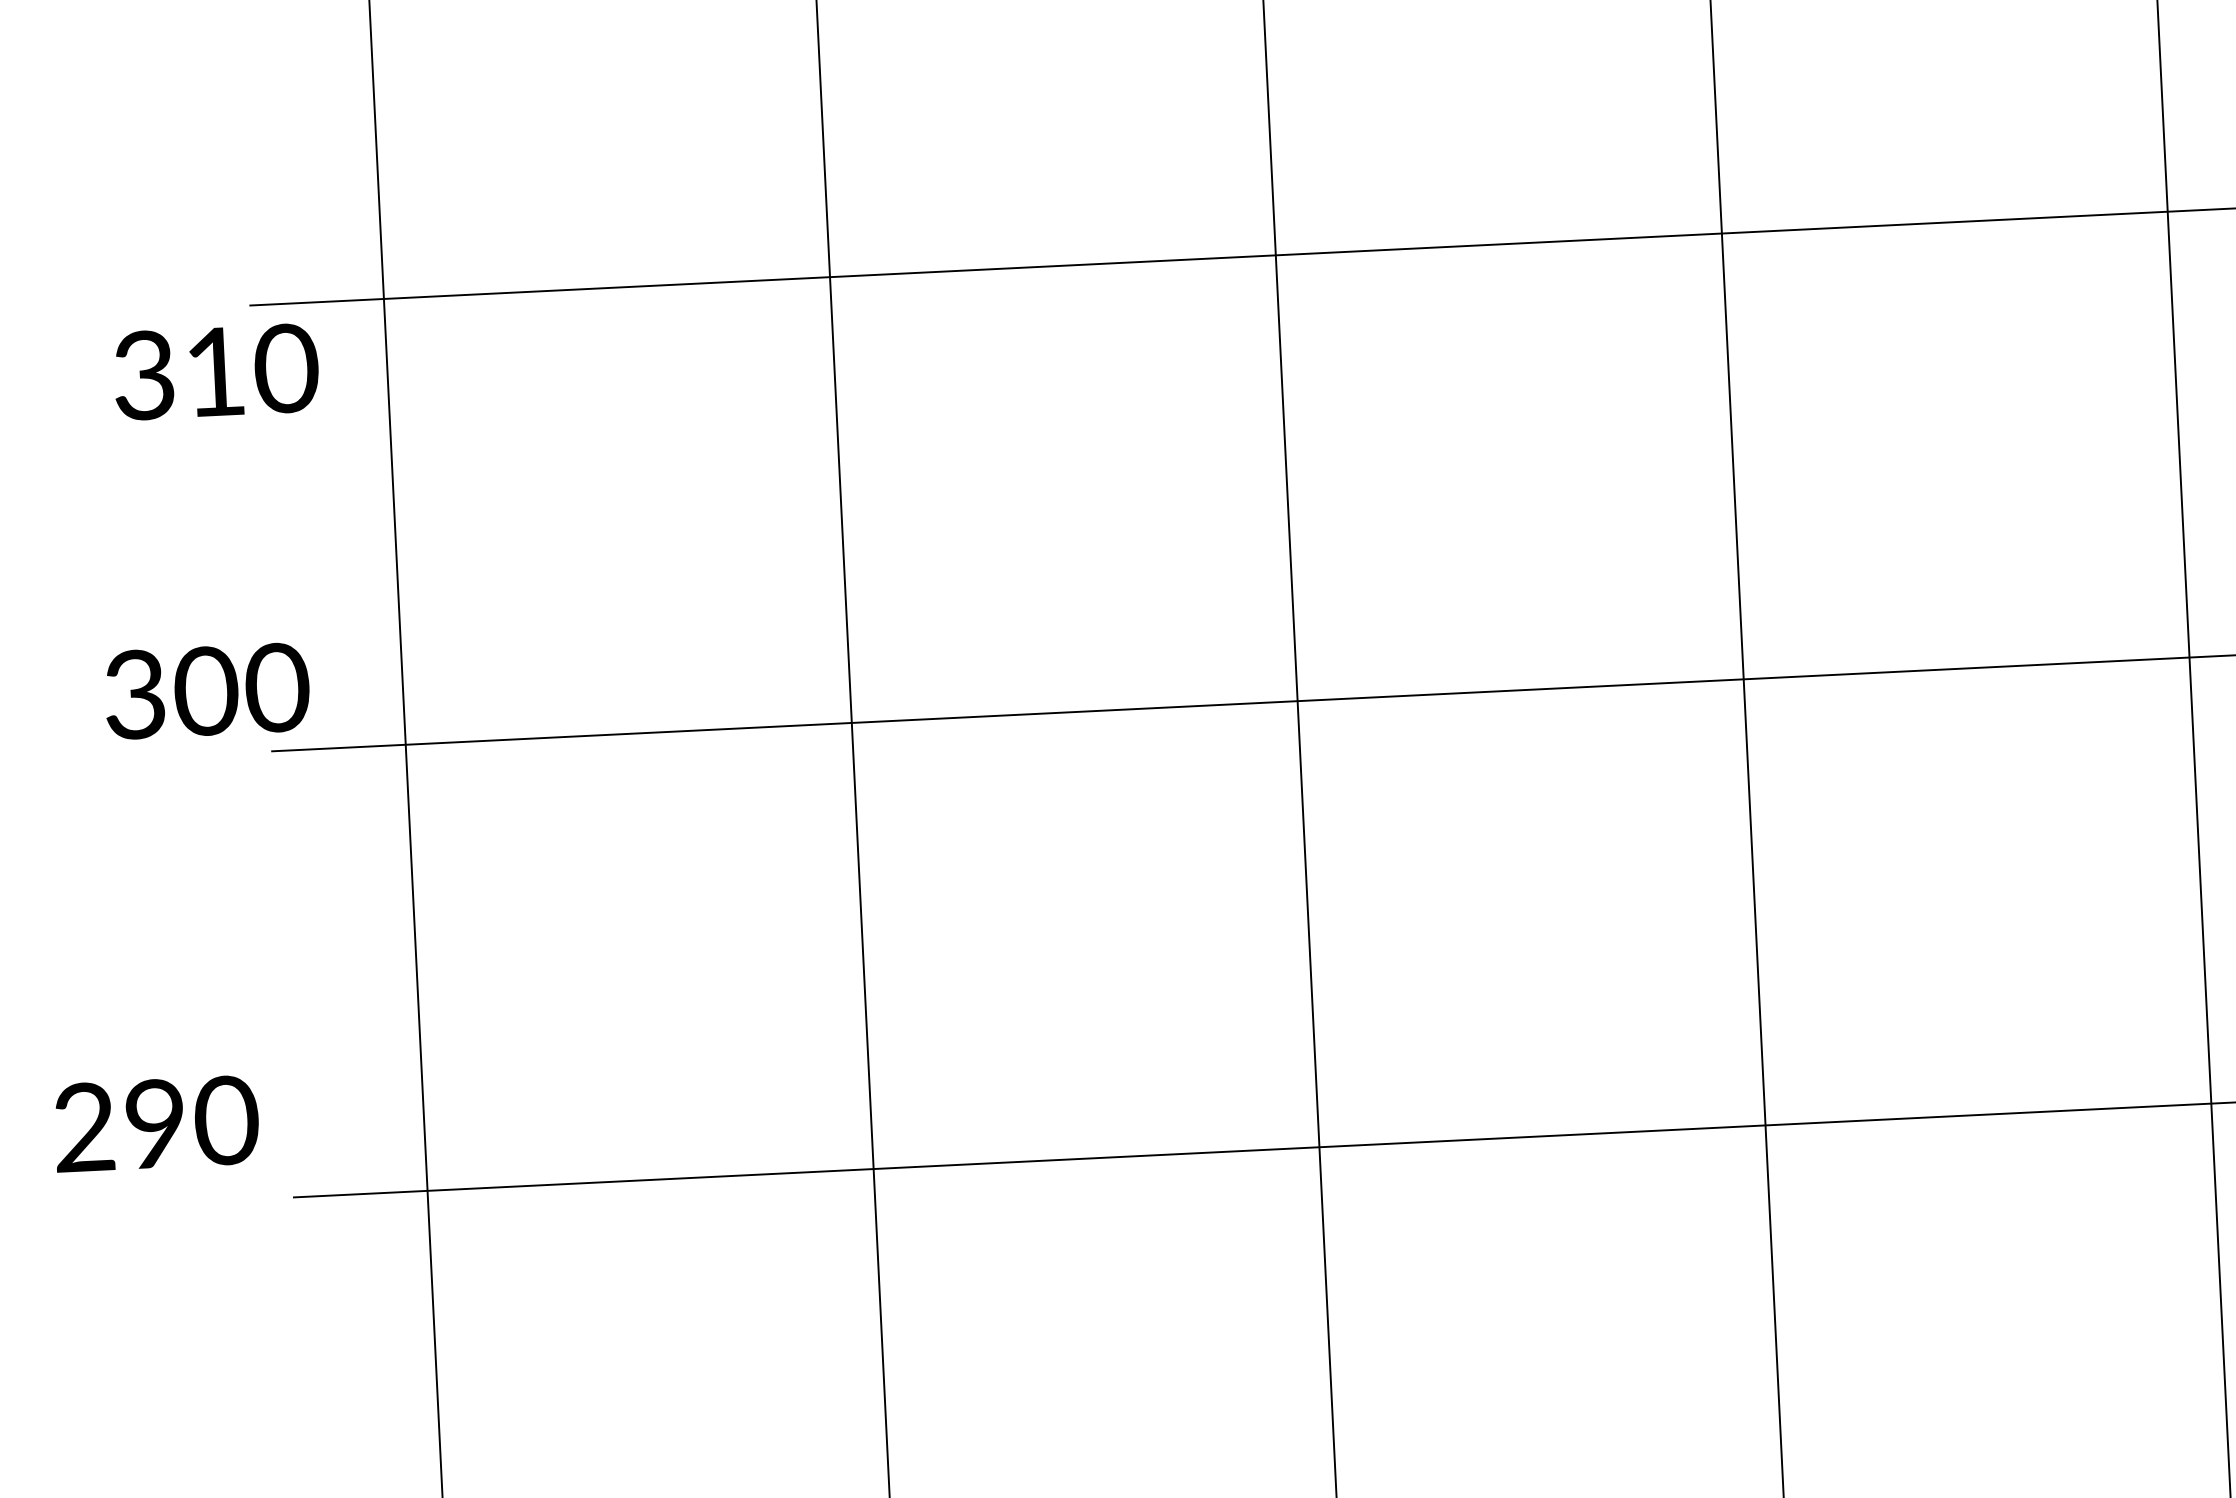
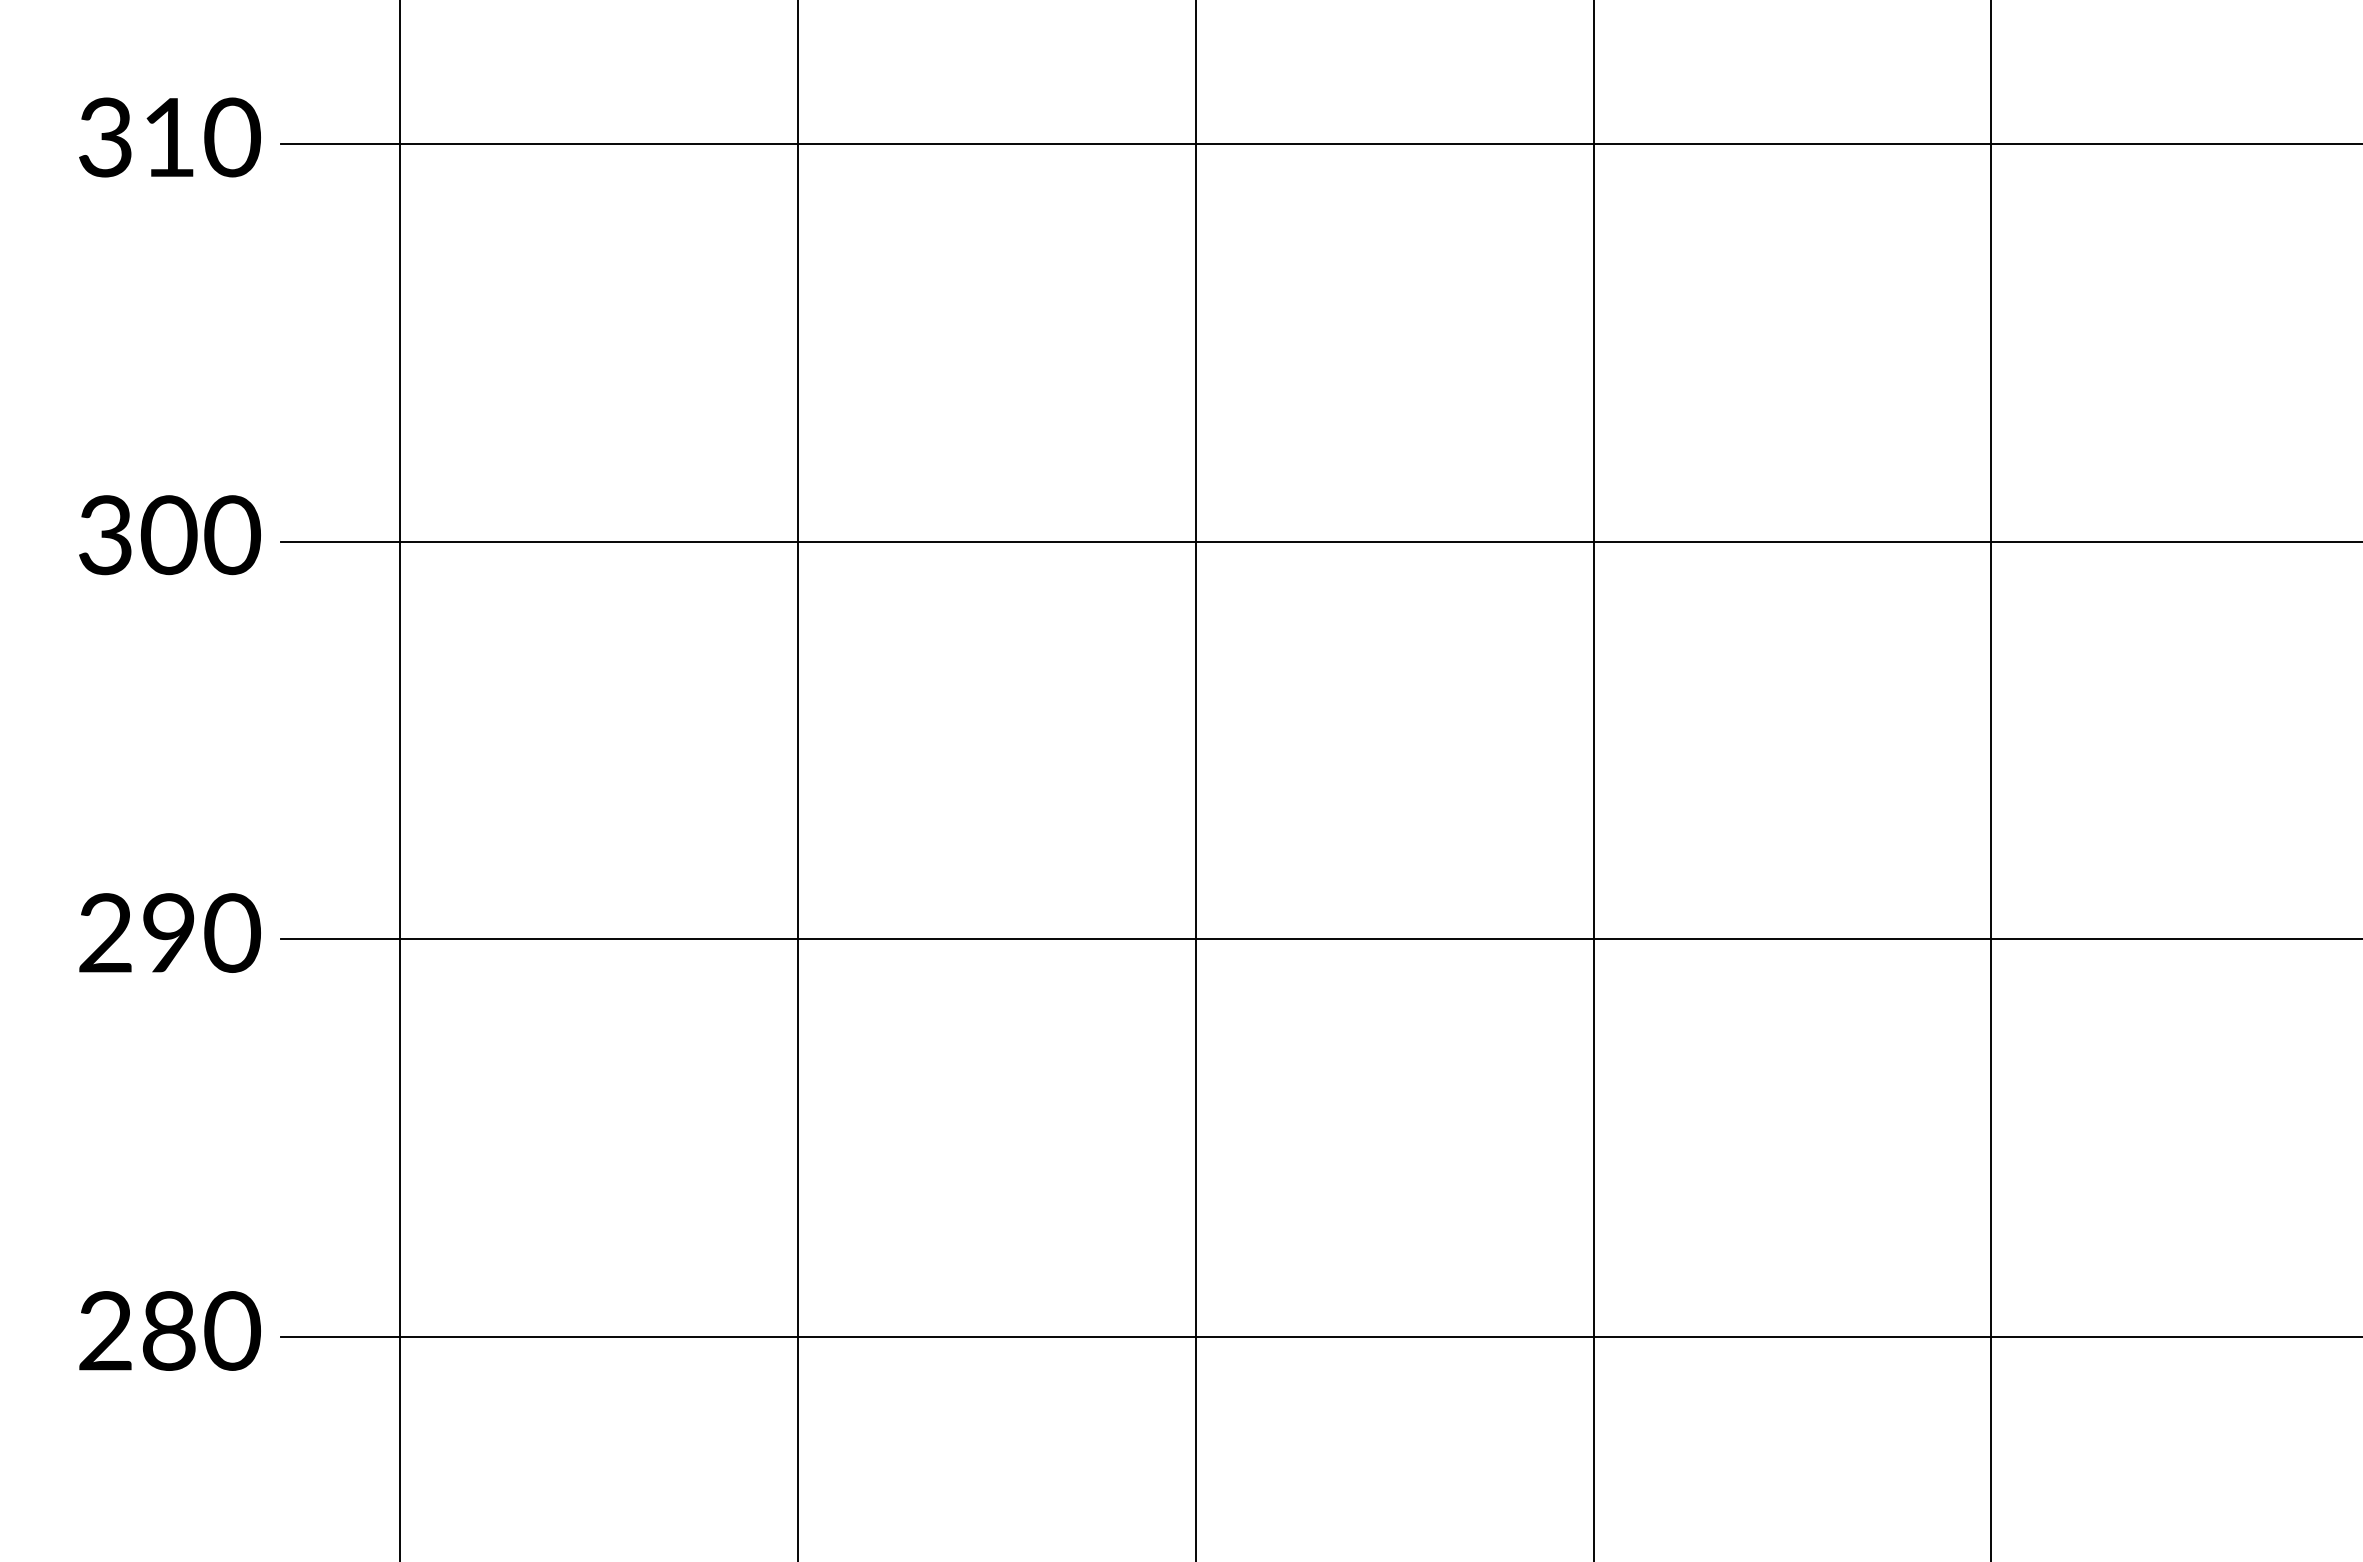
text: (215, 371) -> (169, 137), moved
text: (206, 691) -> (169, 535), moved
text: (156, 1123) -> (169, 932), moved

